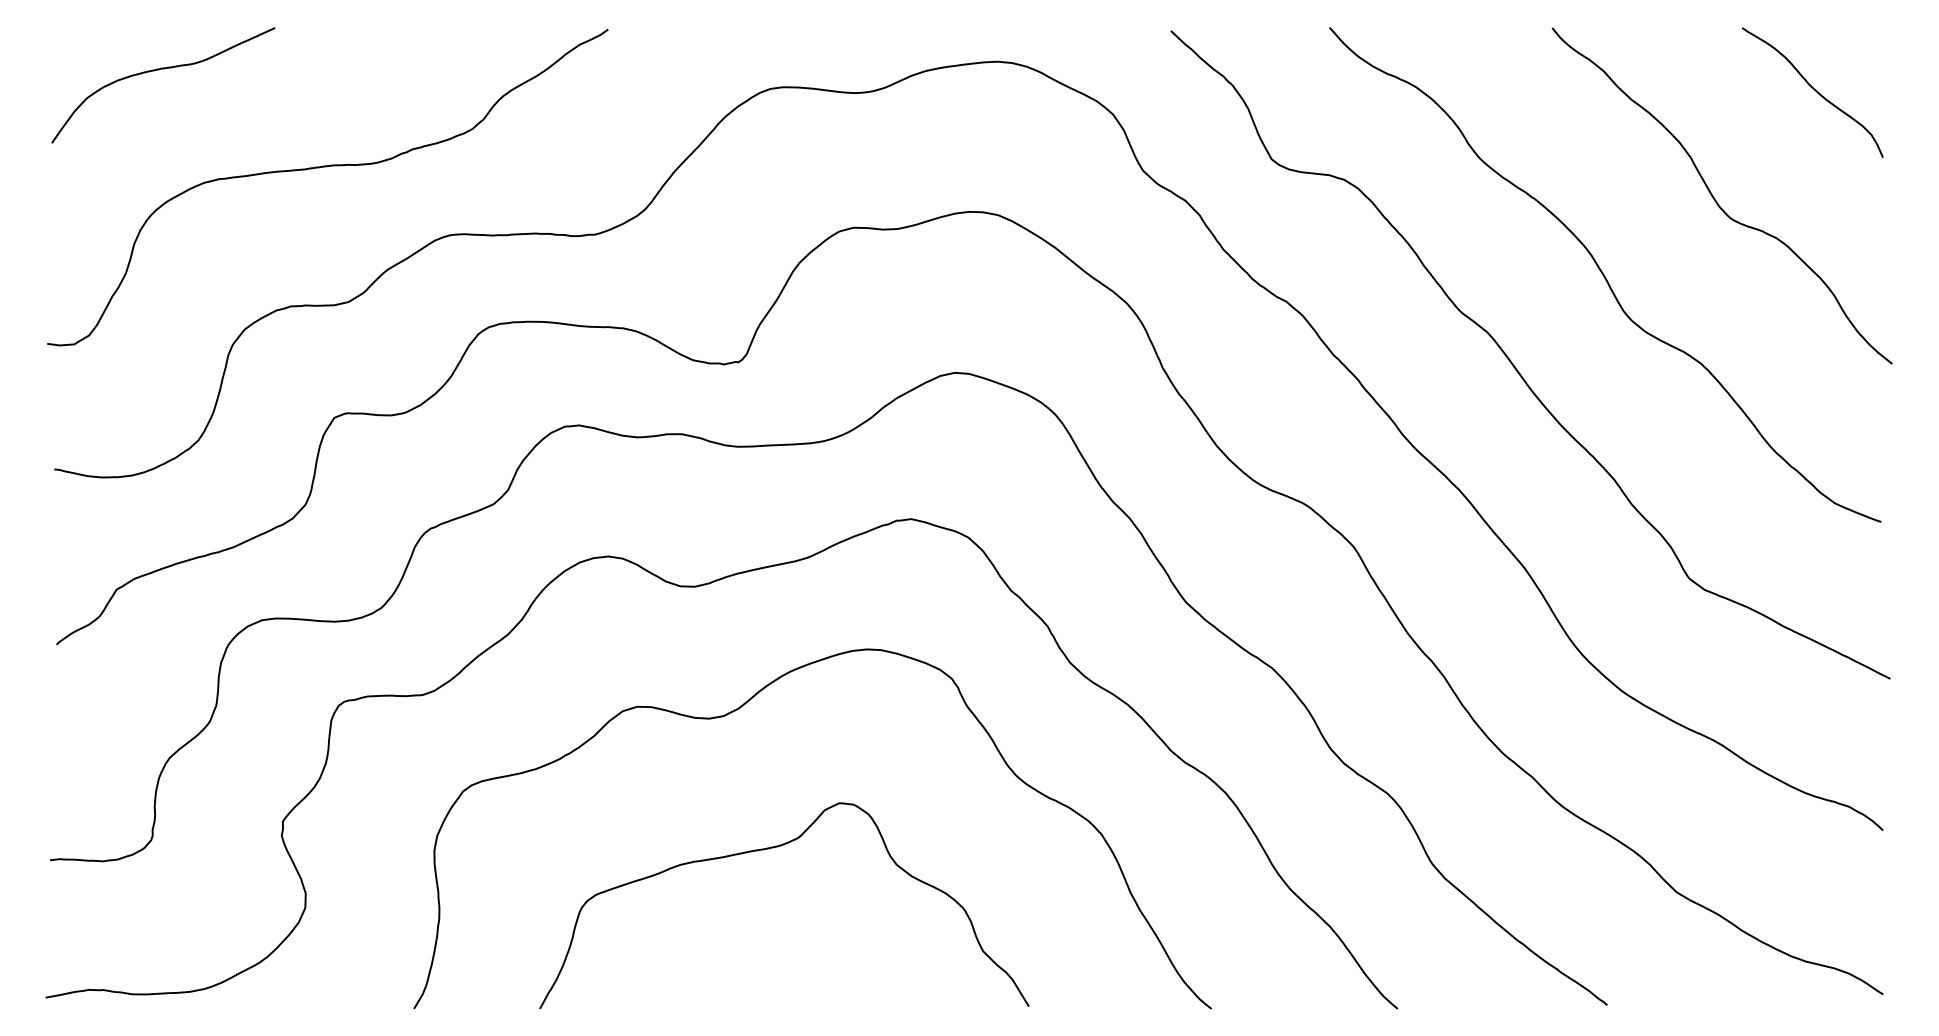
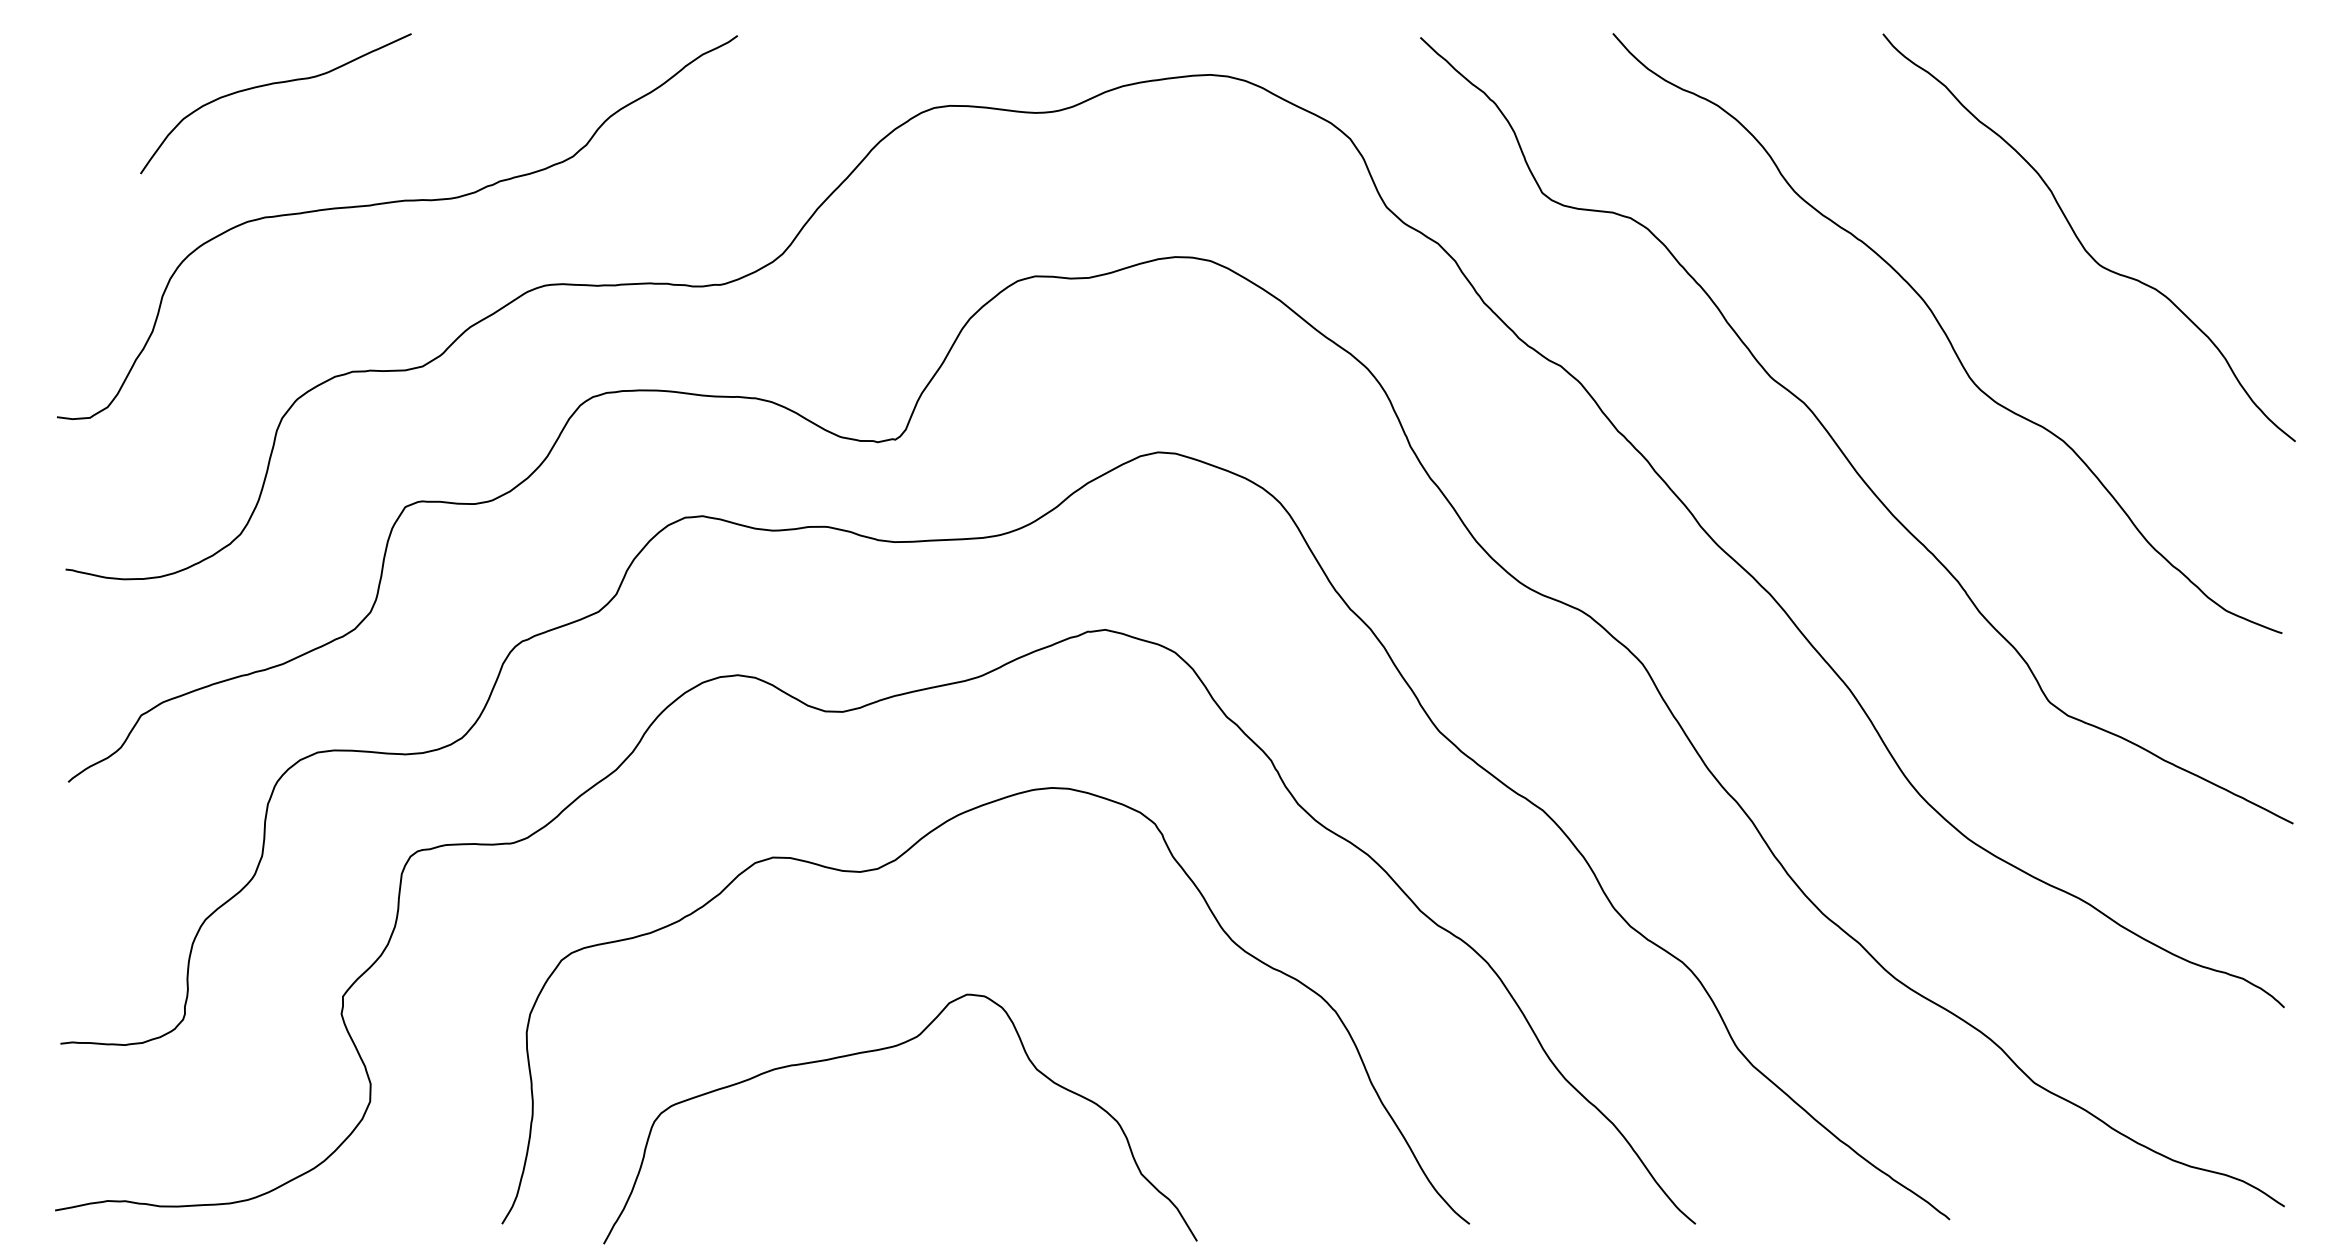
curve: (158, 70) -> (269, 85), moved
curve: (1813, 90) -> (2200, 109), removed
curve: (772, 848) -> (886, 1049), moved

